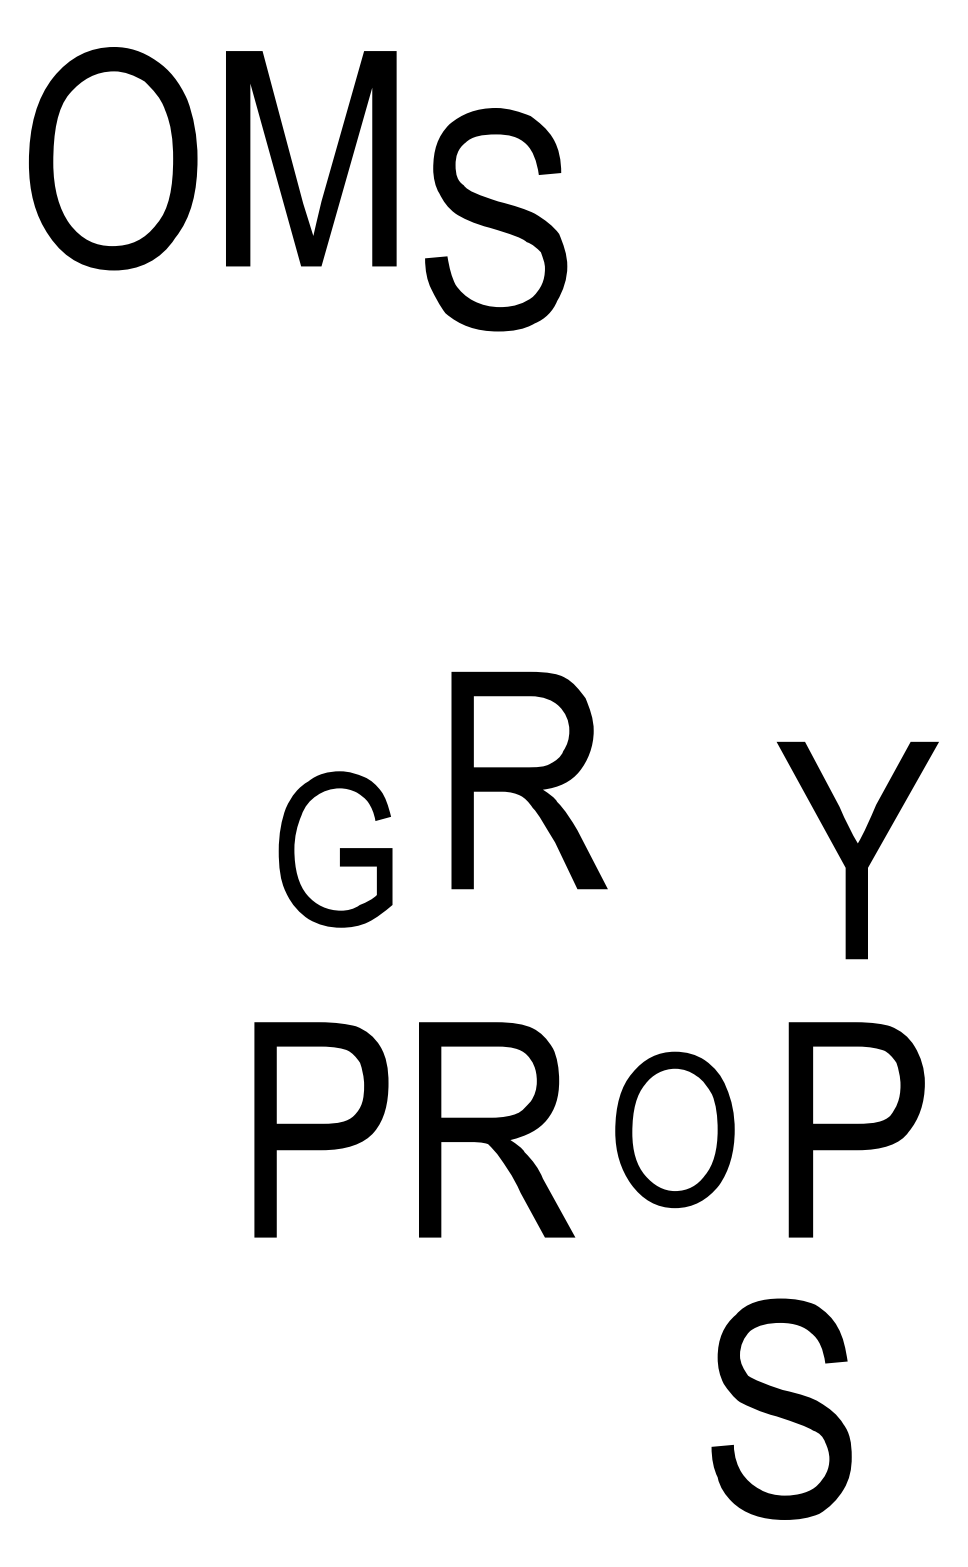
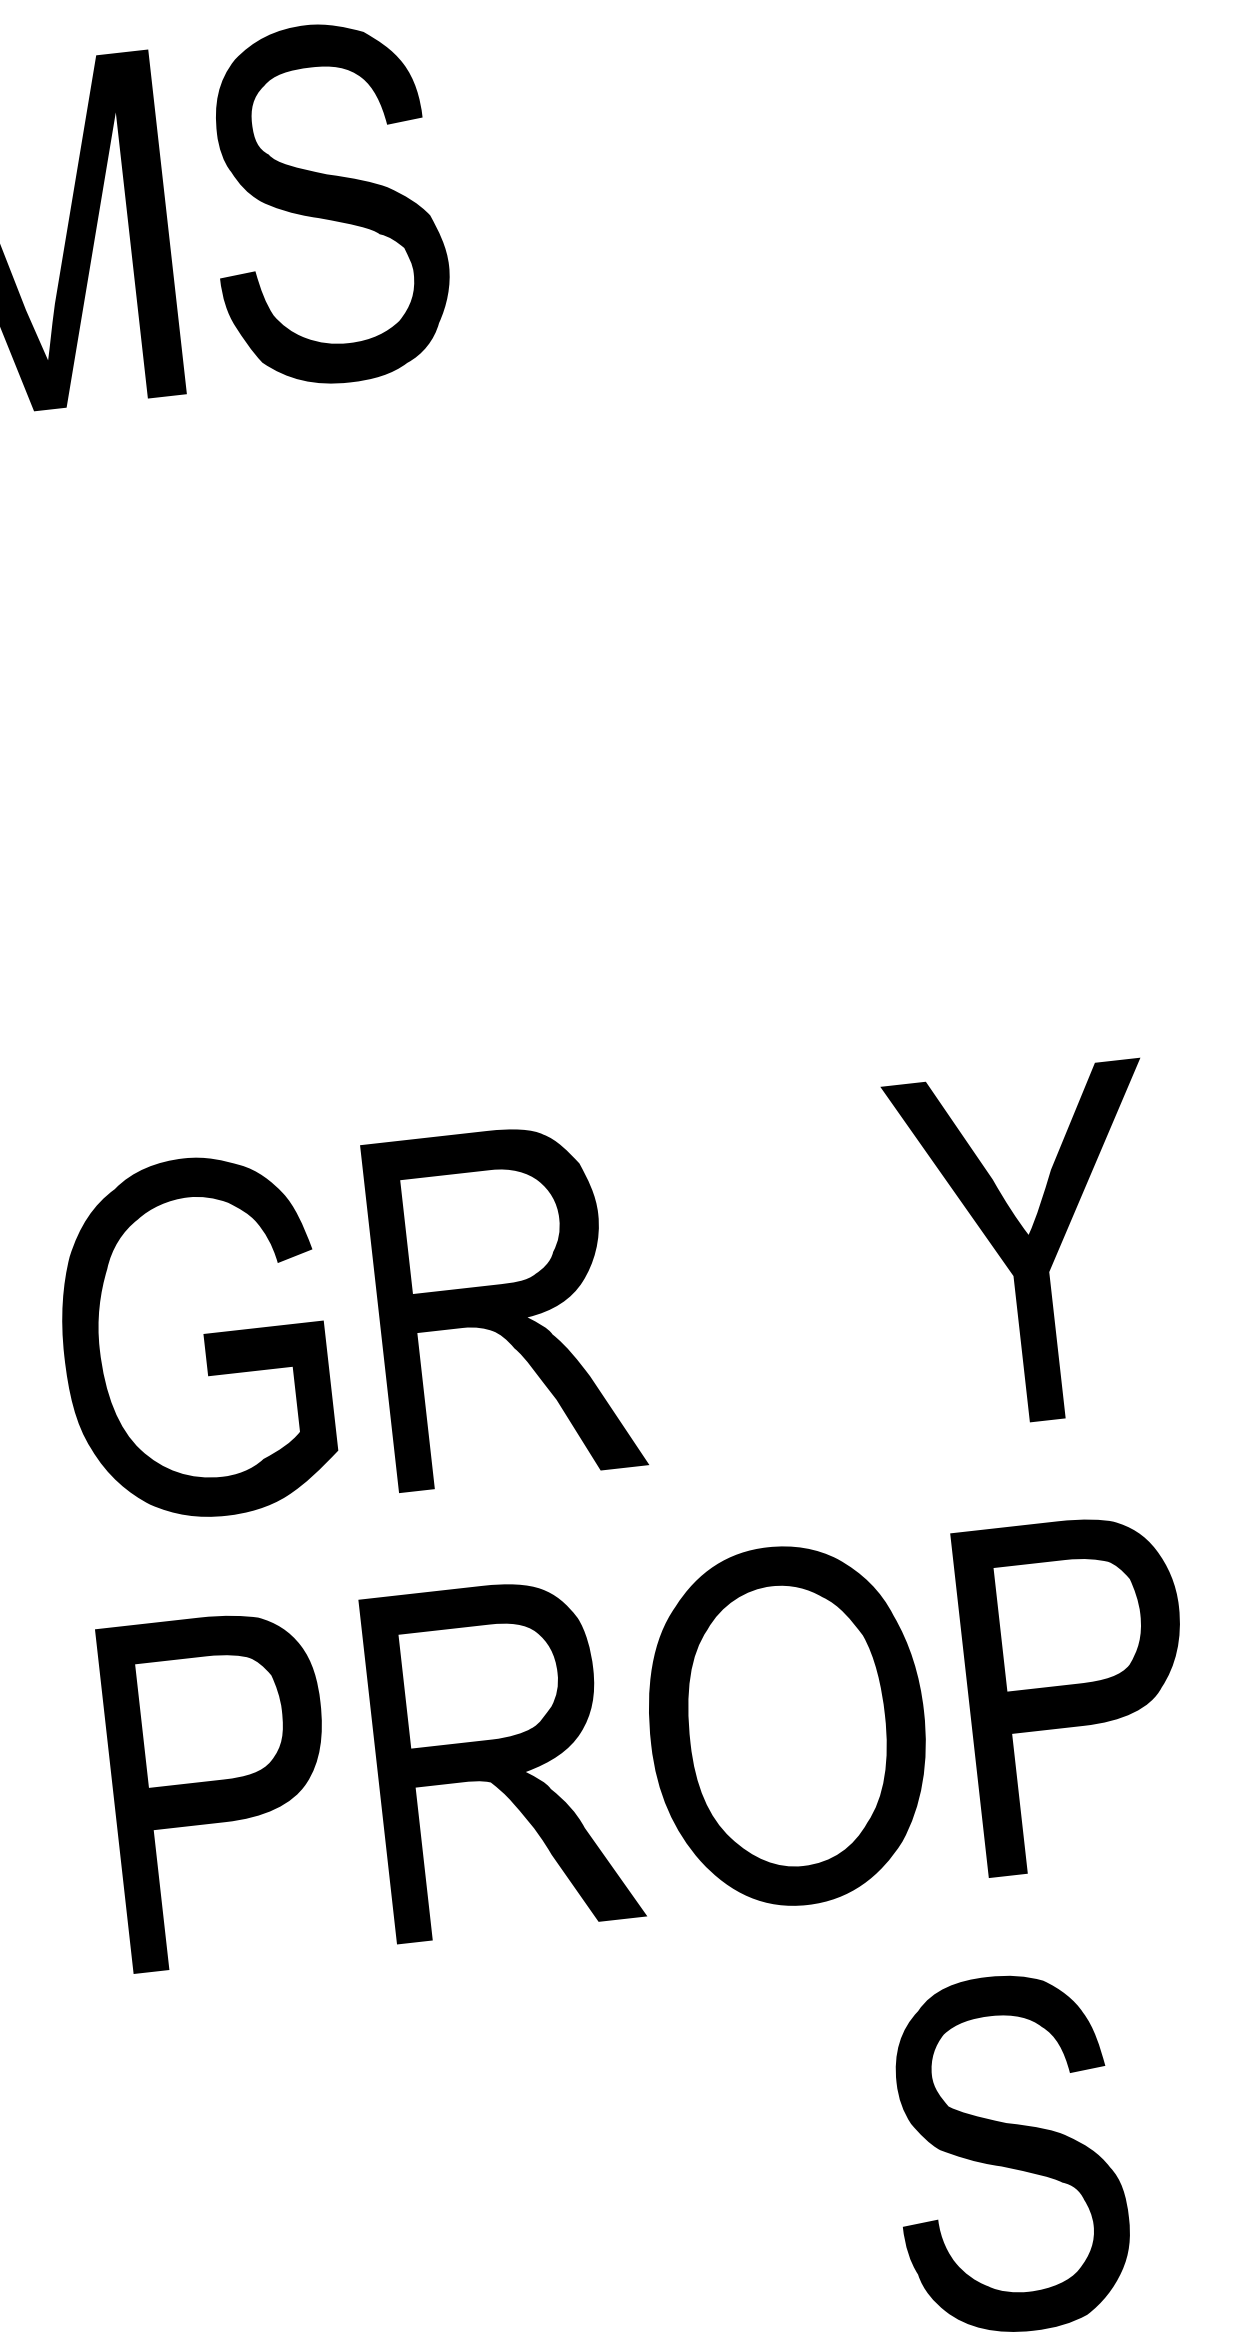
part: (496, 219) -> (327, 203), moved
part: (529, 780) -> (504, 1305), moved
part: (335, 849) -> (193, 1338), size x1.43
part: (674, 1129) -> (786, 1725), size x1.43

